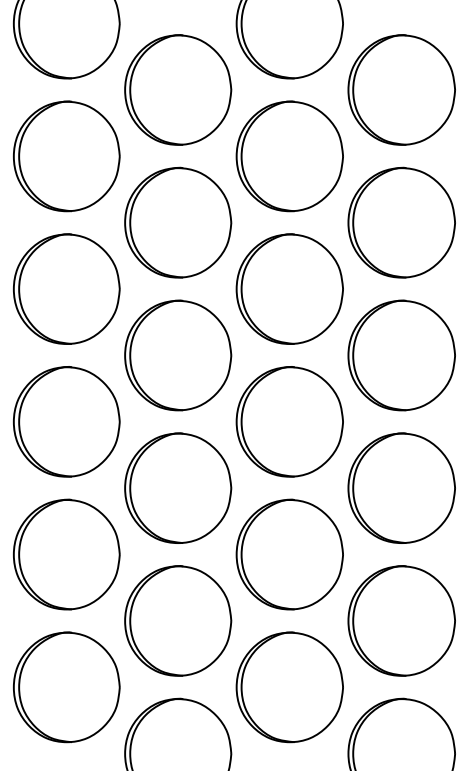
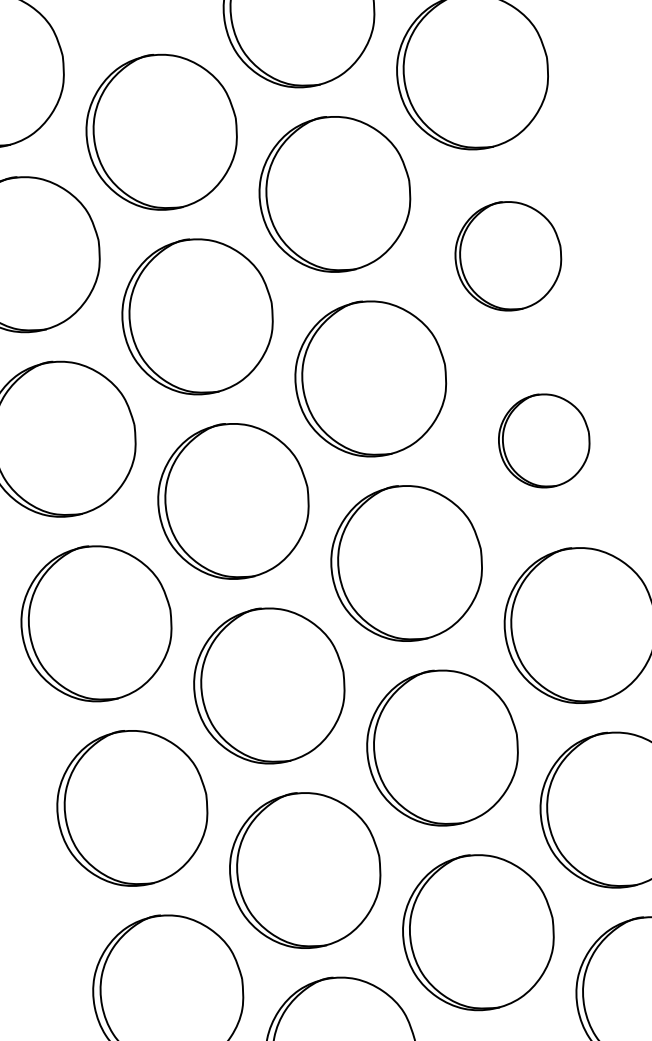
part: (401, 222) -> (508, 255), size x0.7
part: (401, 355) -> (544, 440), size x0.6

